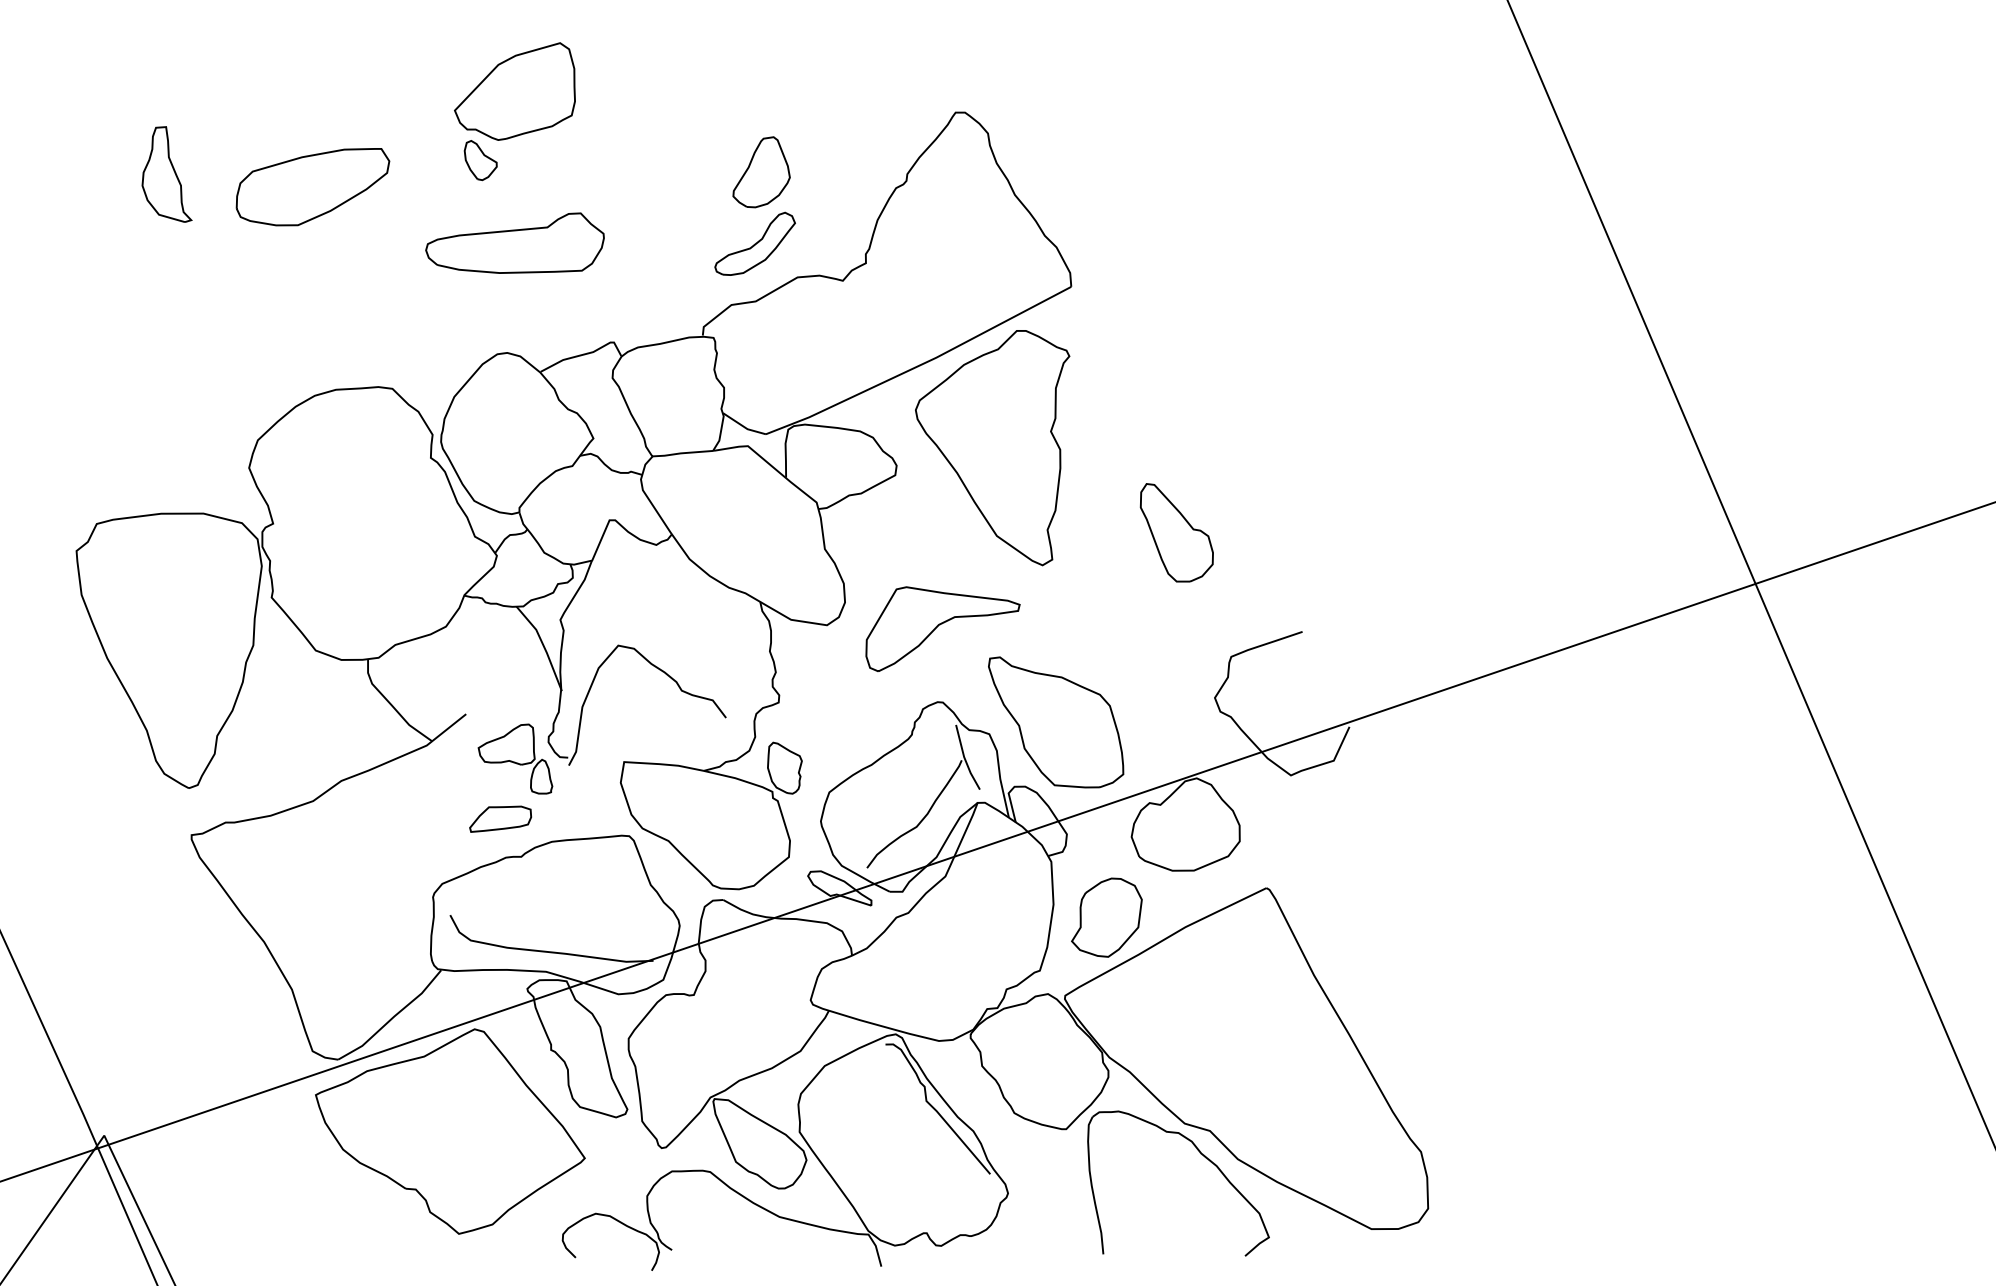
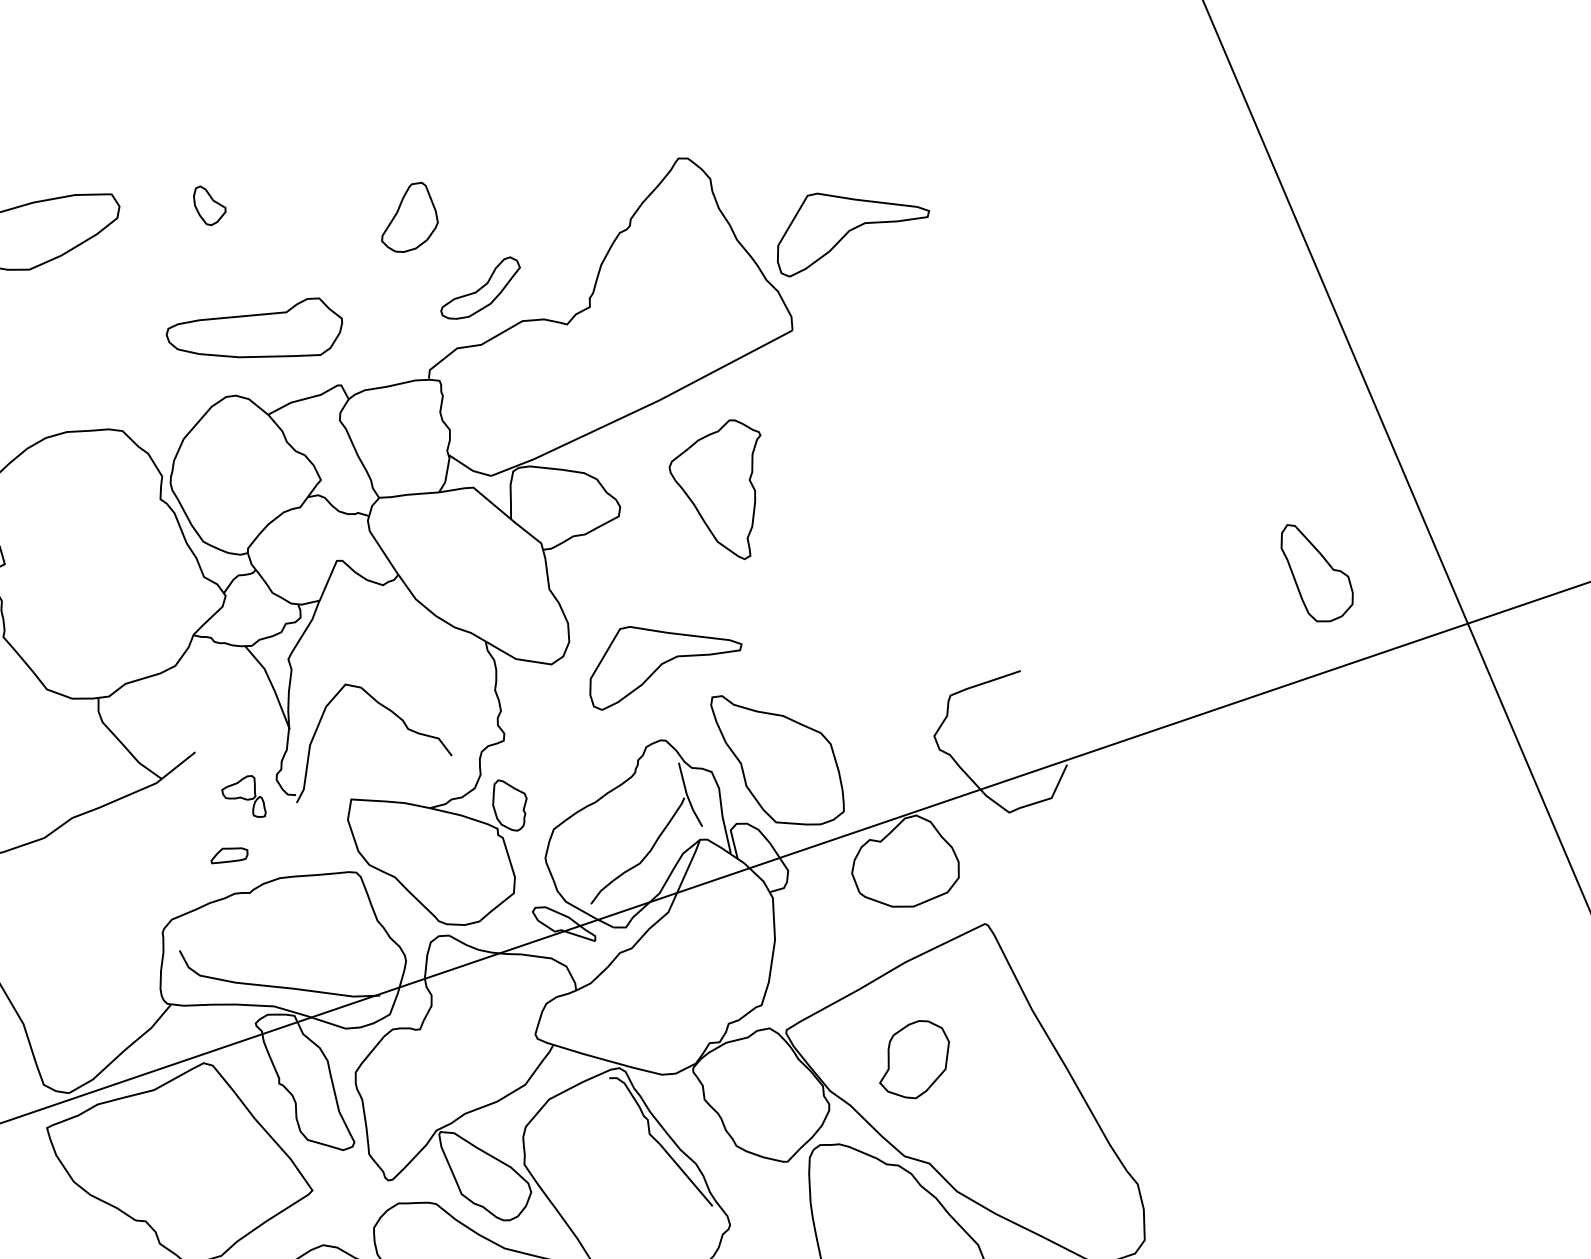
part: (514, 91) -> (243, 137), removed
part: (761, 172) -> (409, 217), moved
part: (1132, 189) -> (852, 234), added
part: (514, 242) -> (253, 327), moved
part: (992, 448) -> (714, 490), size x0.6
part: (1176, 532) -> (1316, 572), moved
part: (515, 758) -> (244, 795), size x0.6
part: (500, 818) -> (229, 855), size x0.6
part: (1106, 917) -> (914, 1059), moved

